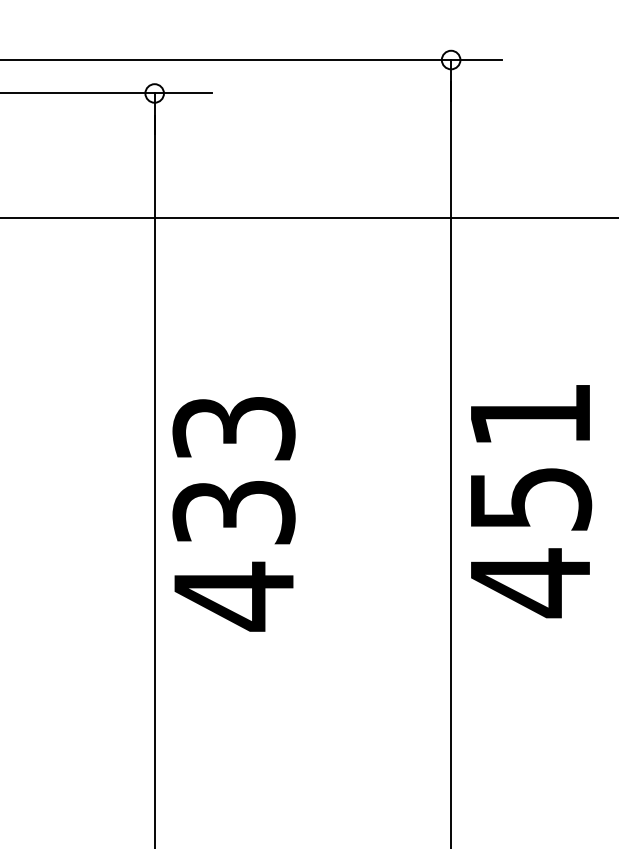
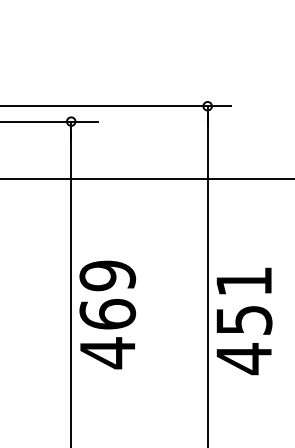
text: (233, 469) -> (107, 294), 433 -> 469
text: (531, 501) -> (244, 321), moved

